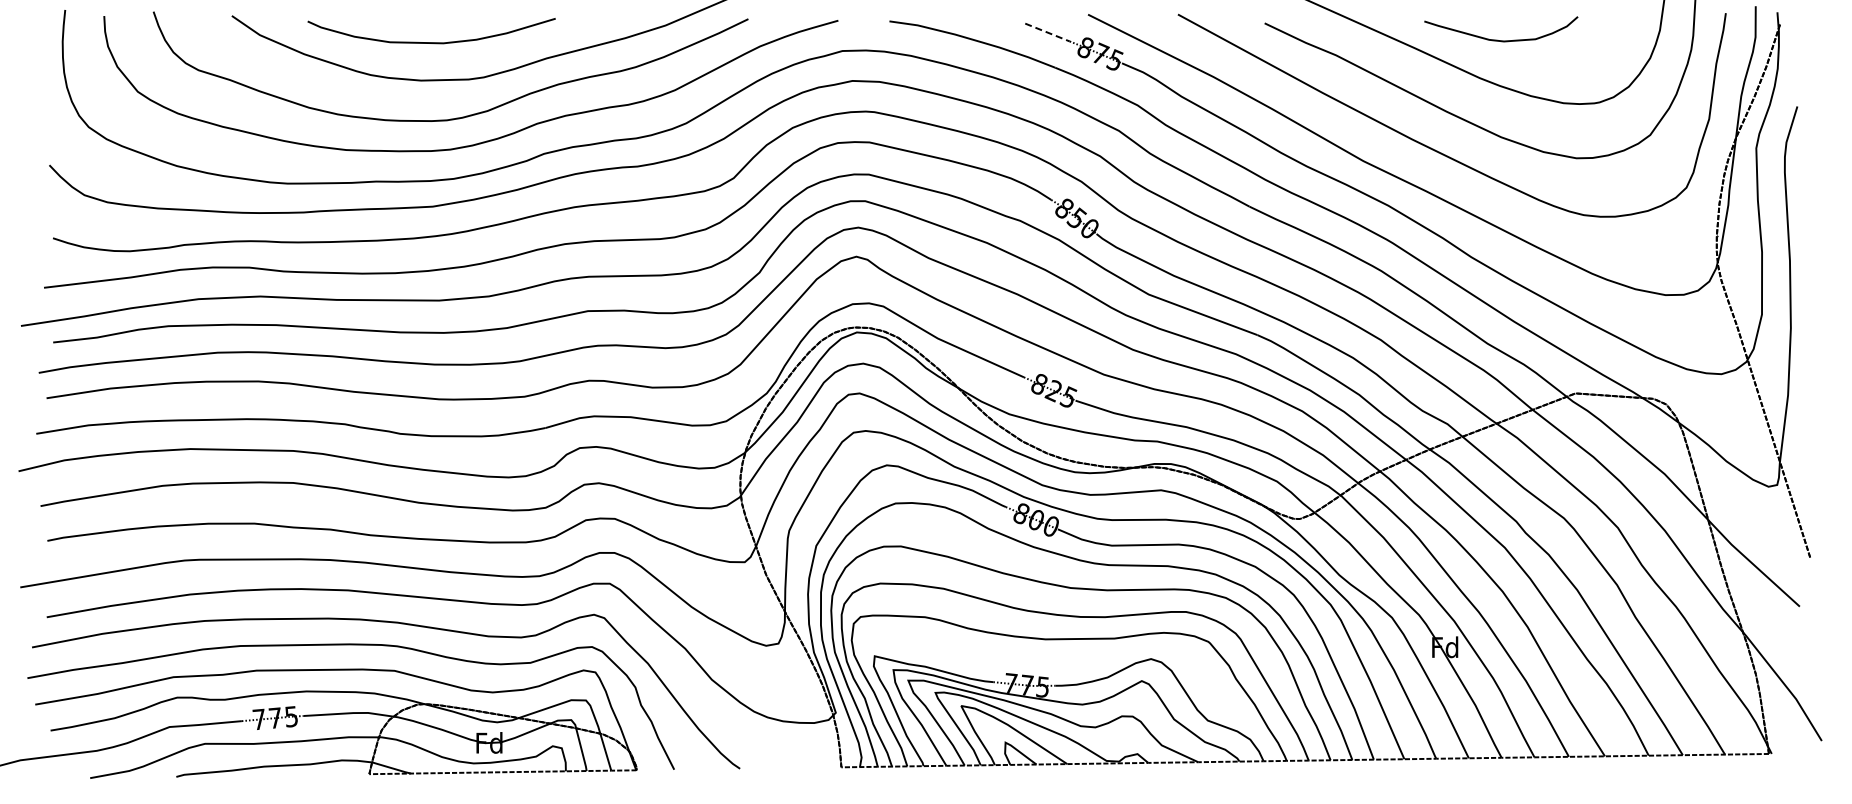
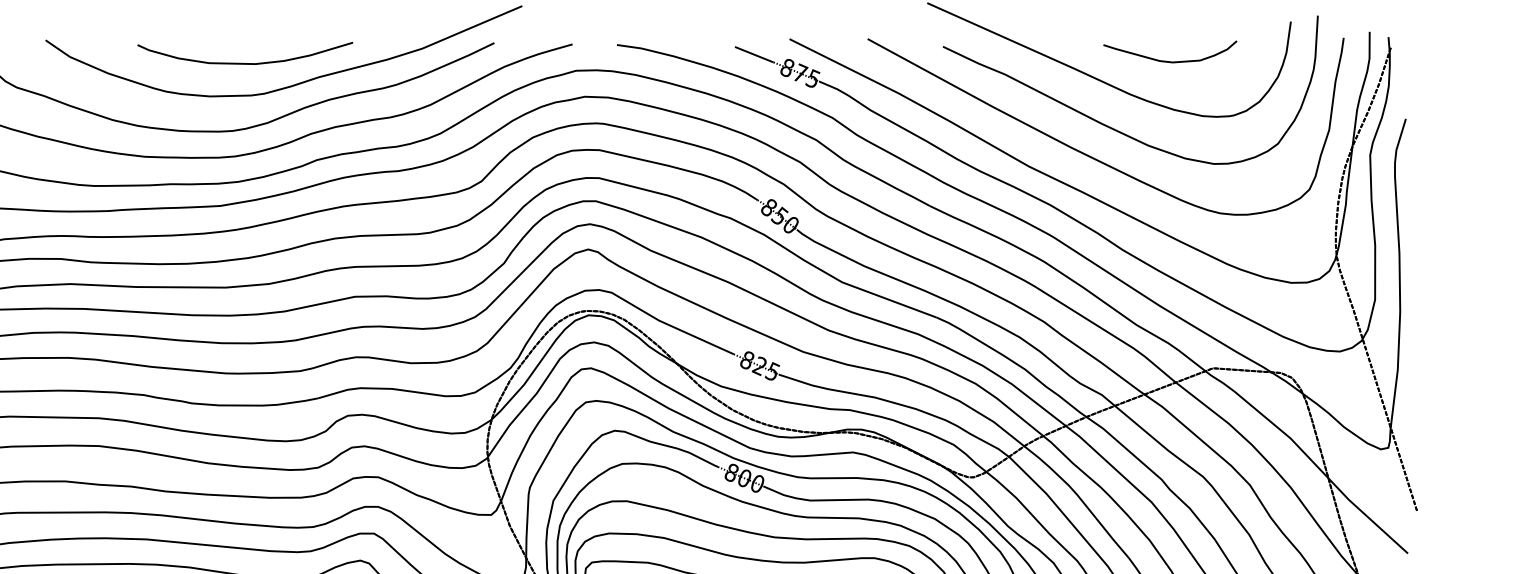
line: (1047, 32) -> (754, 54), dashed -> solid
curve: (1497, 39) -> (1167, 60), moved
curve: (431, 42) -> (245, 63), moved

